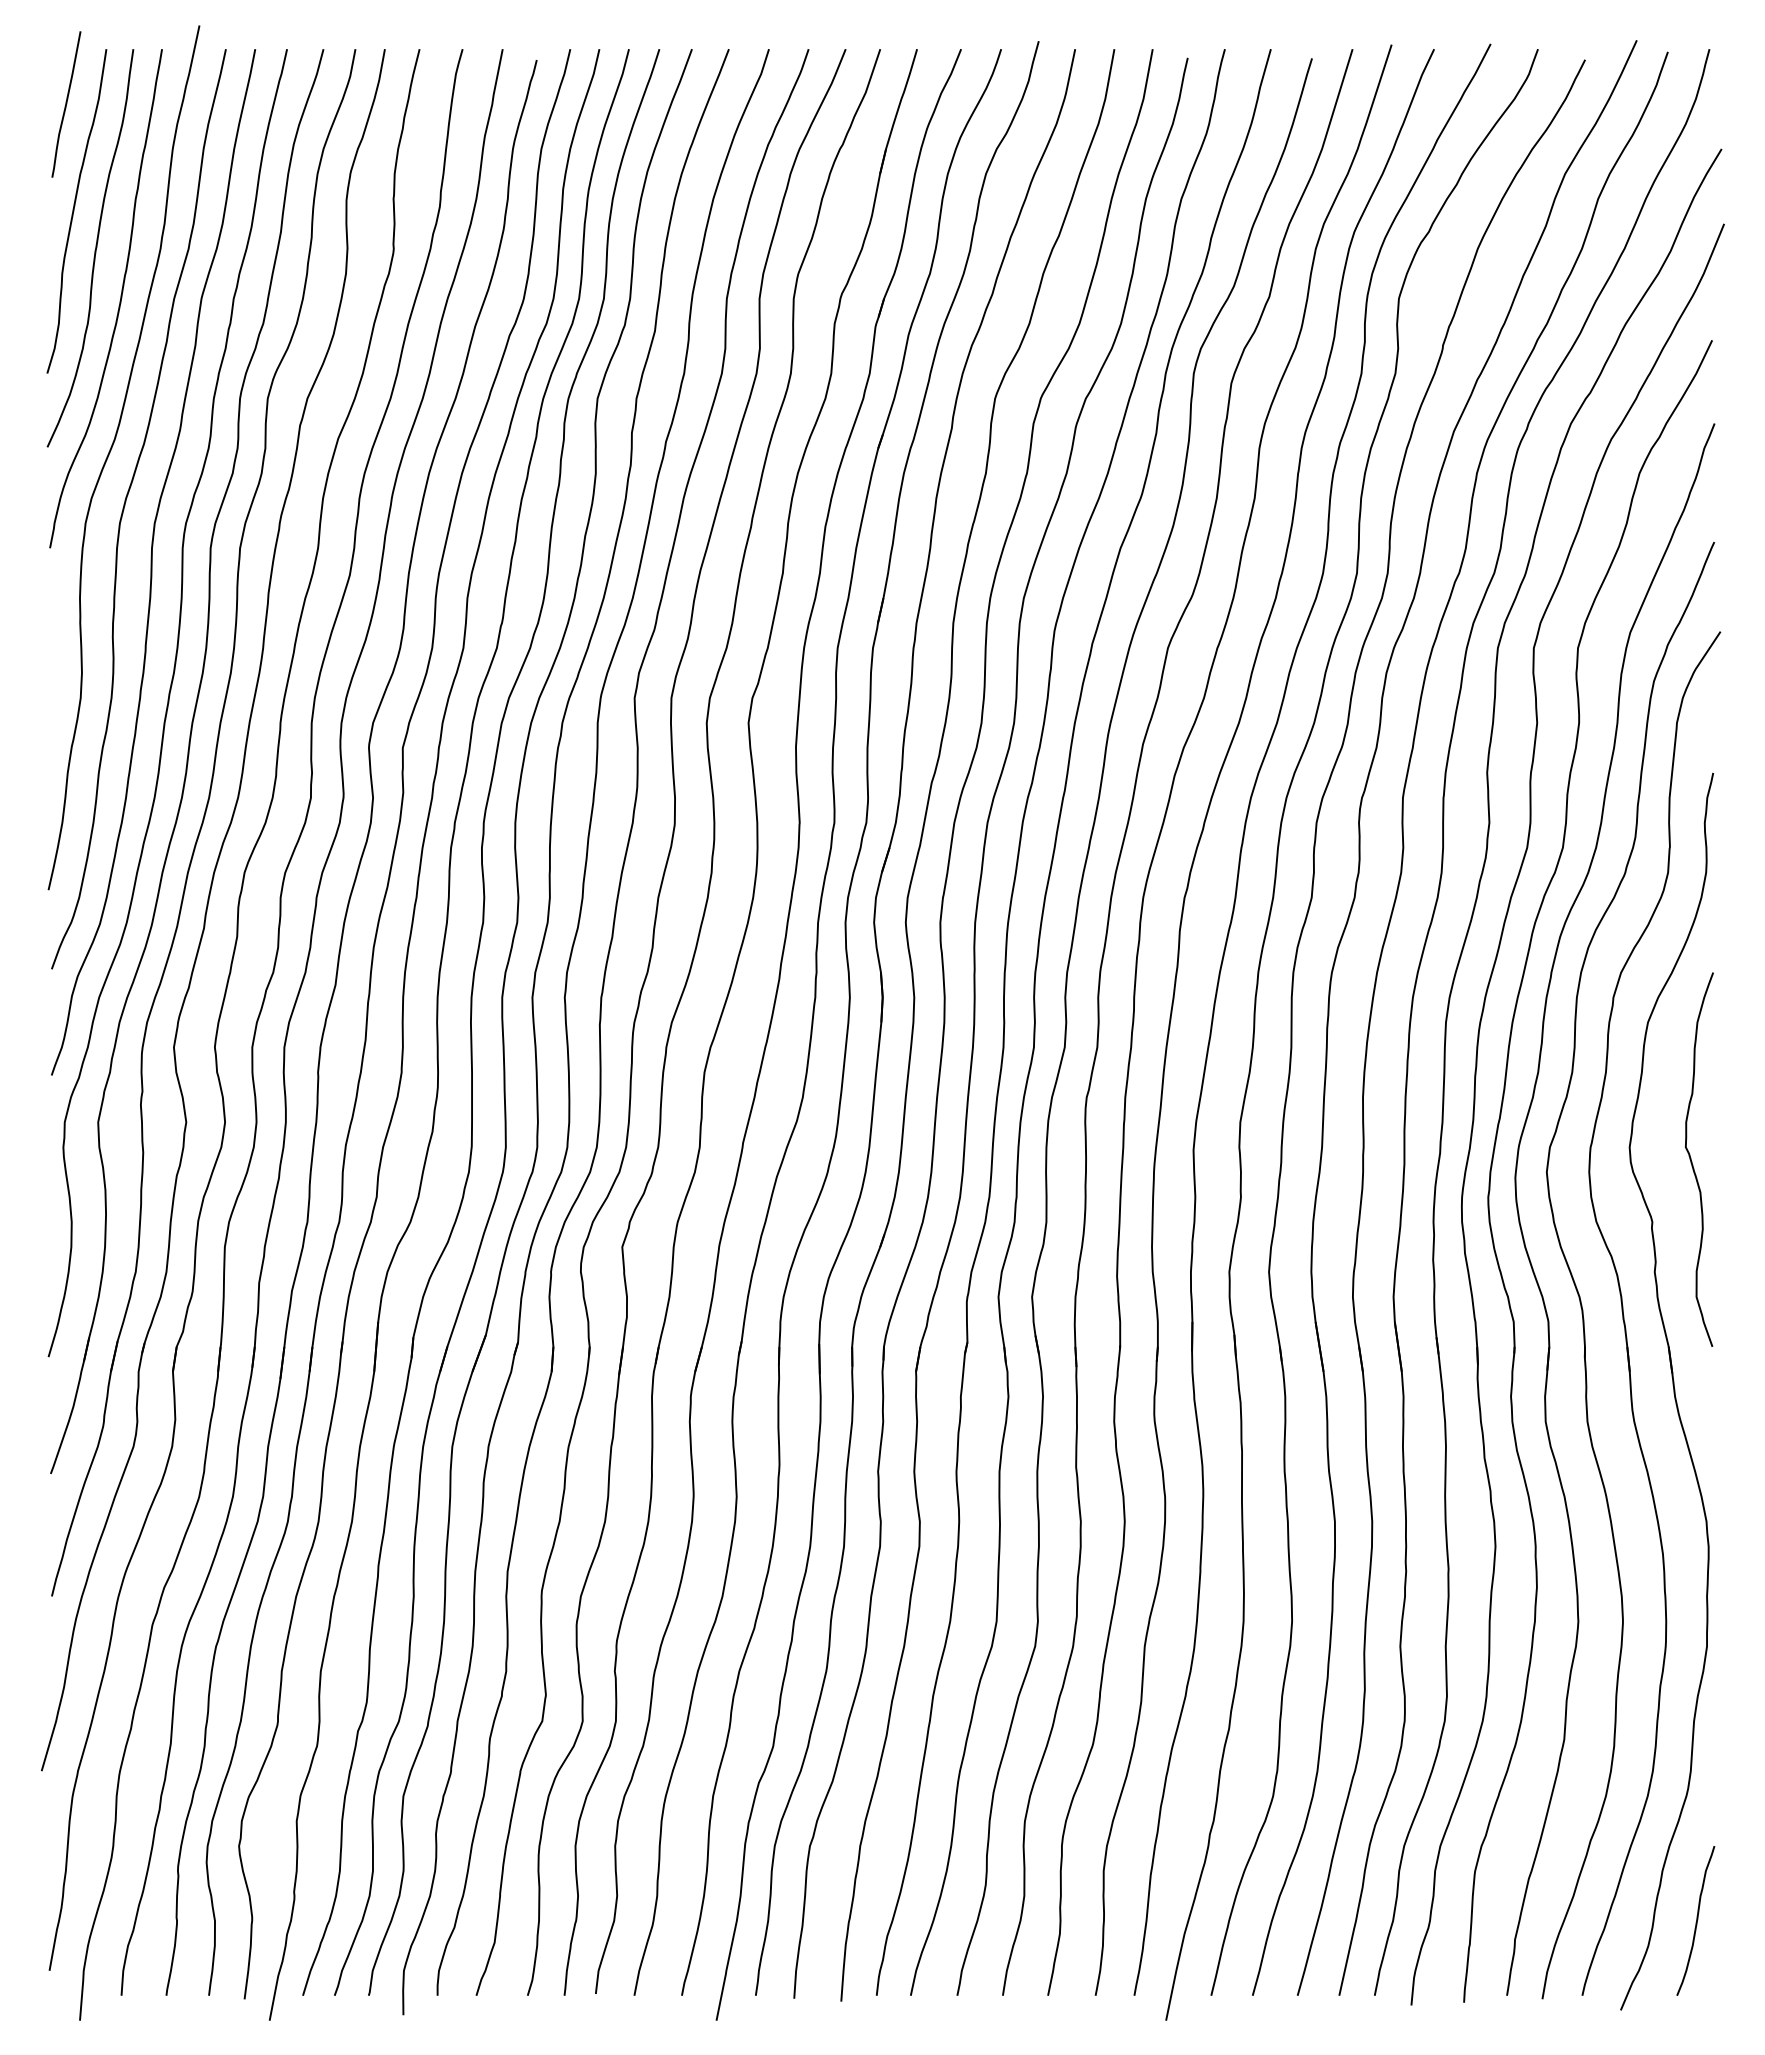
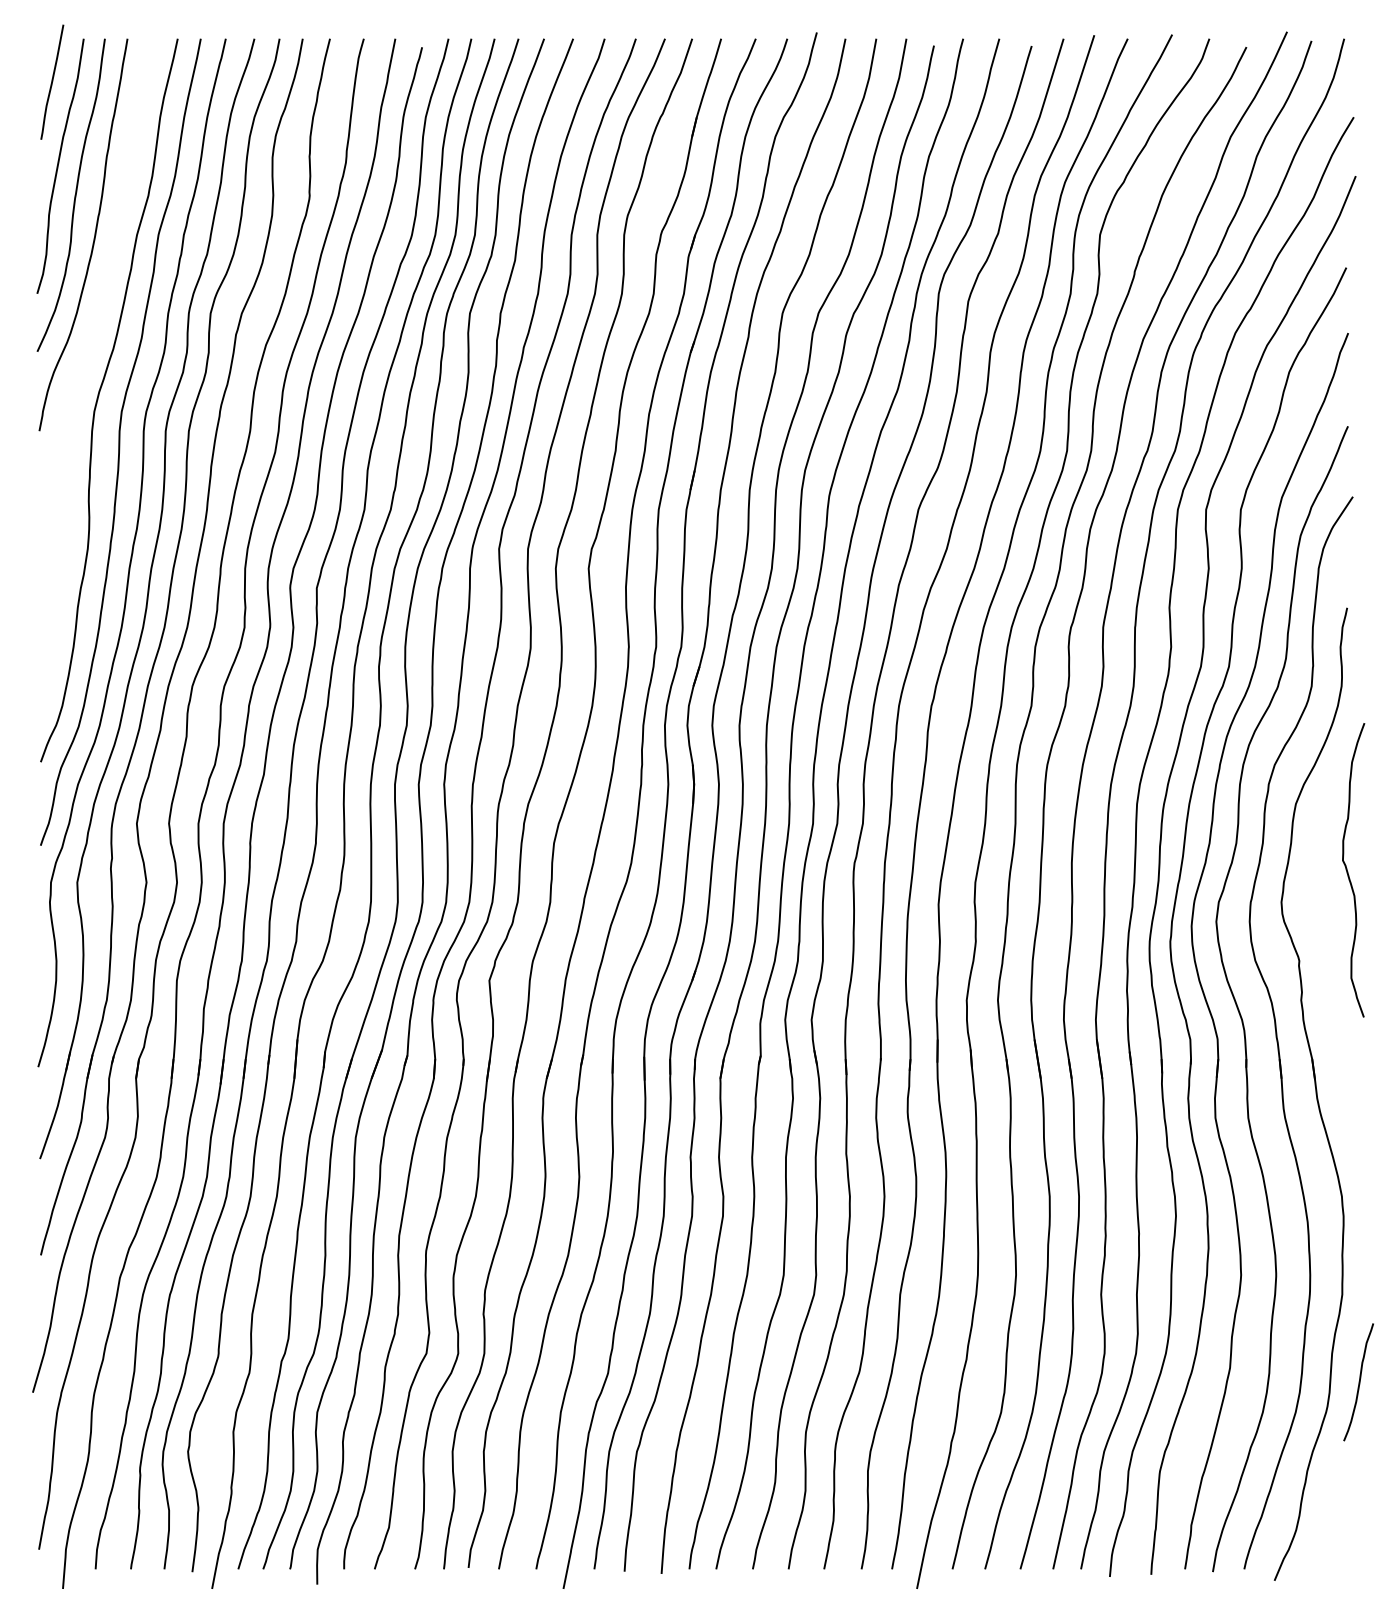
curve: (110, 453) -> (86, 356), removed
curve: (1692, 1161) -> (1348, 871), moved
curve: (1696, 1920) -> (1359, 1381), moved

